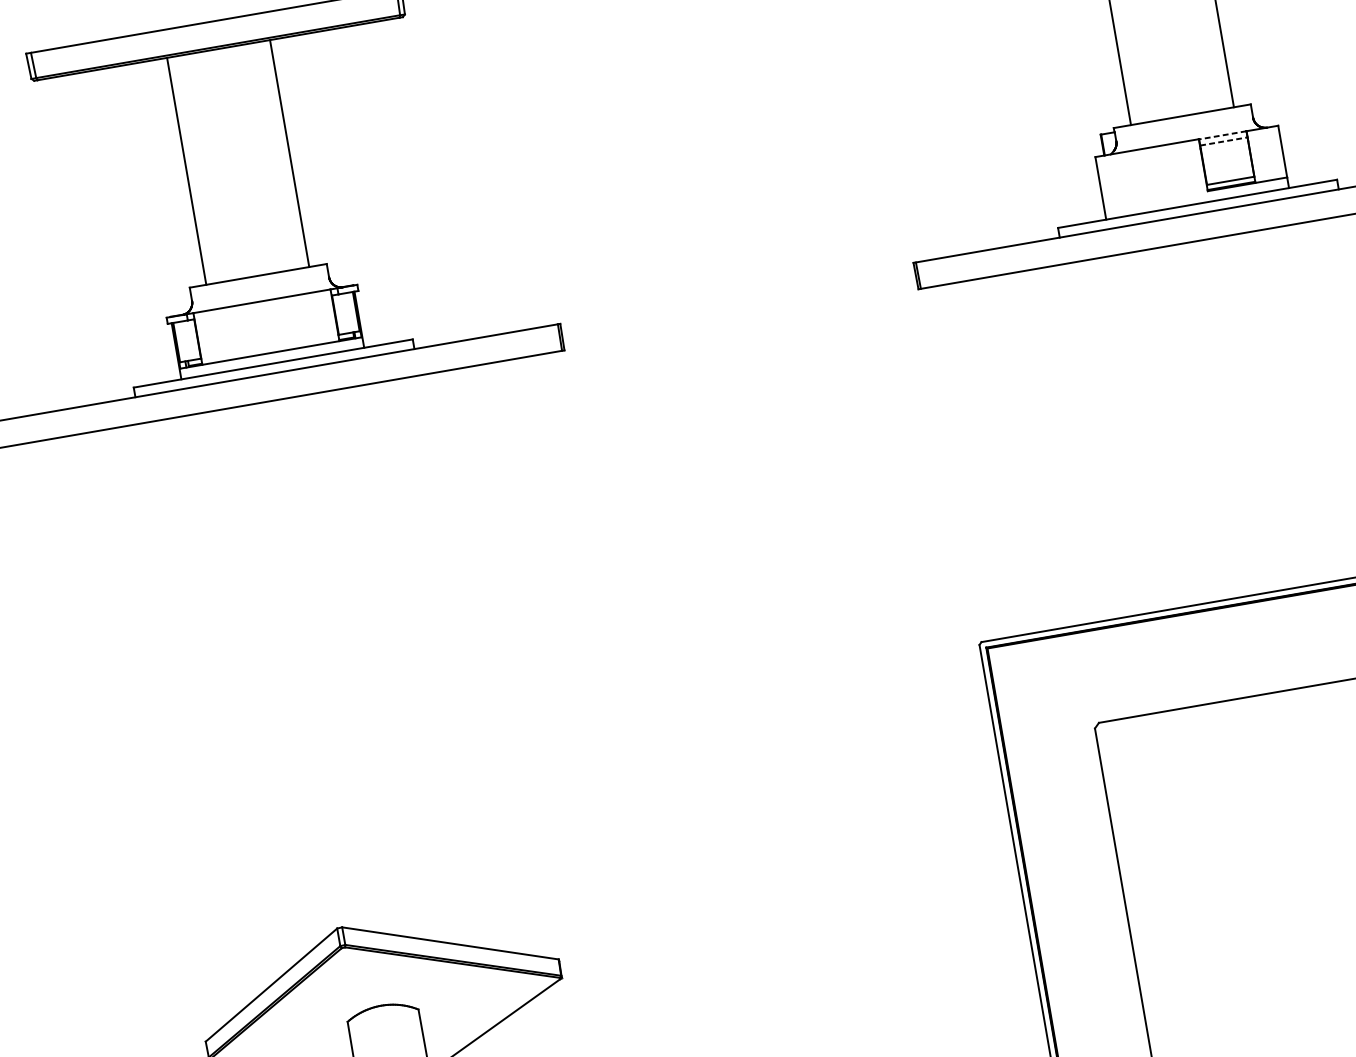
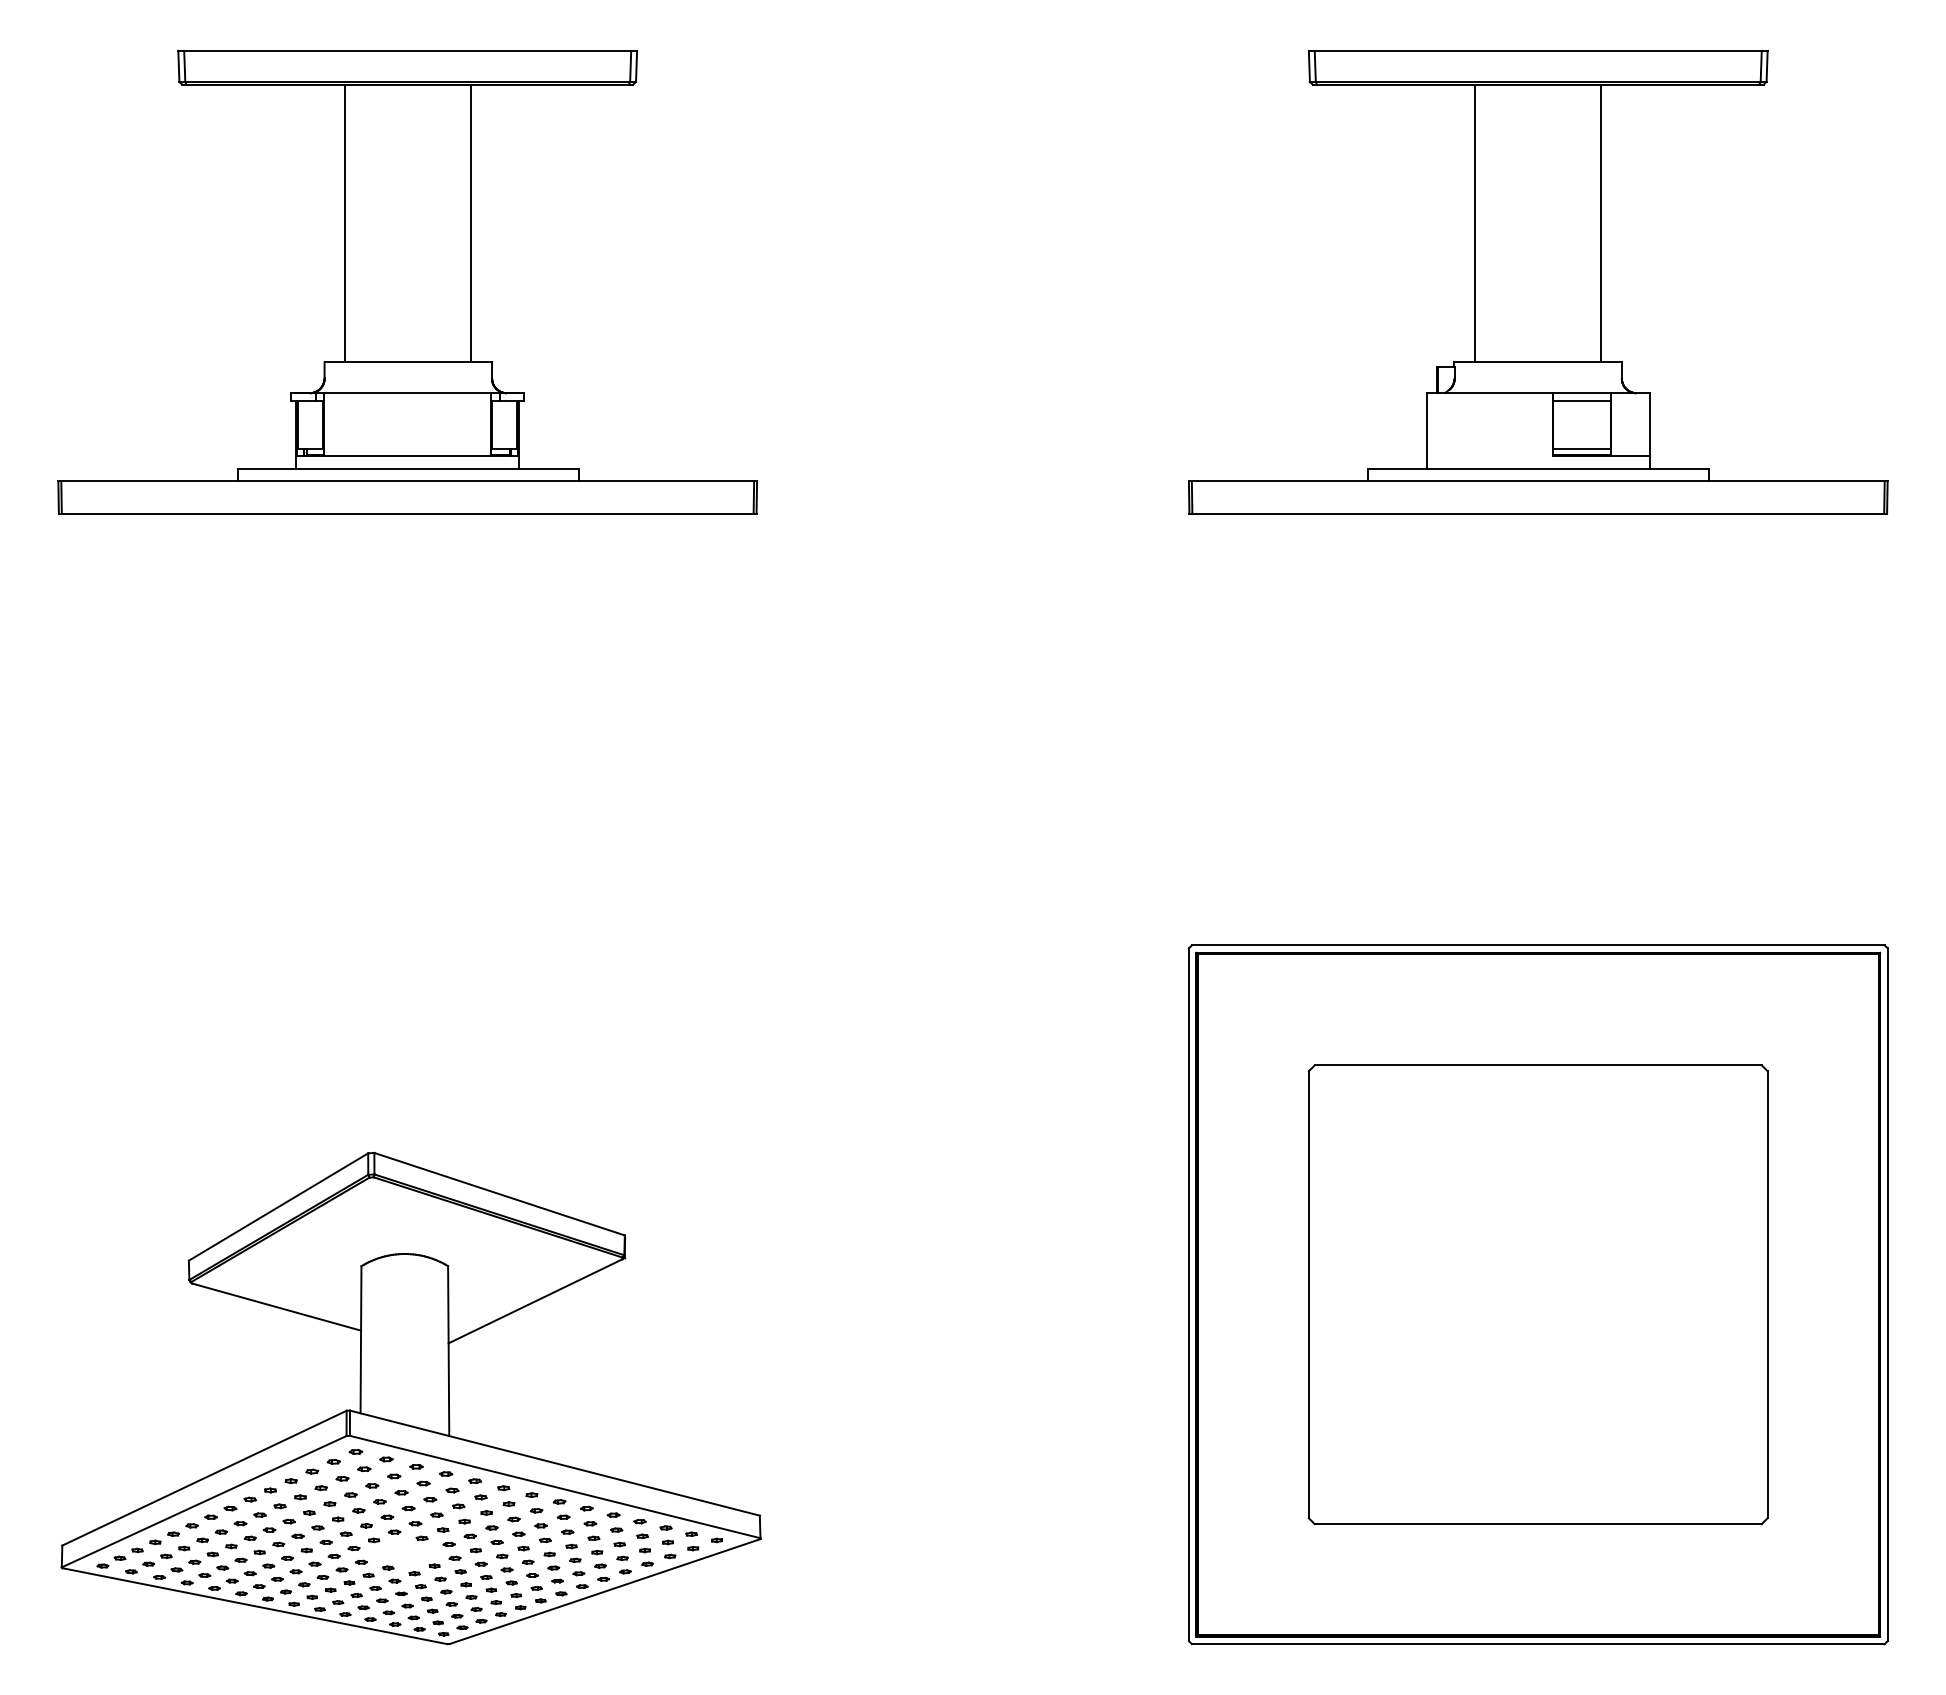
line: (1223, 135) -> (1582, 393), dashed -> solid
line: (1224, 141) -> (1582, 400), dashed -> solid

